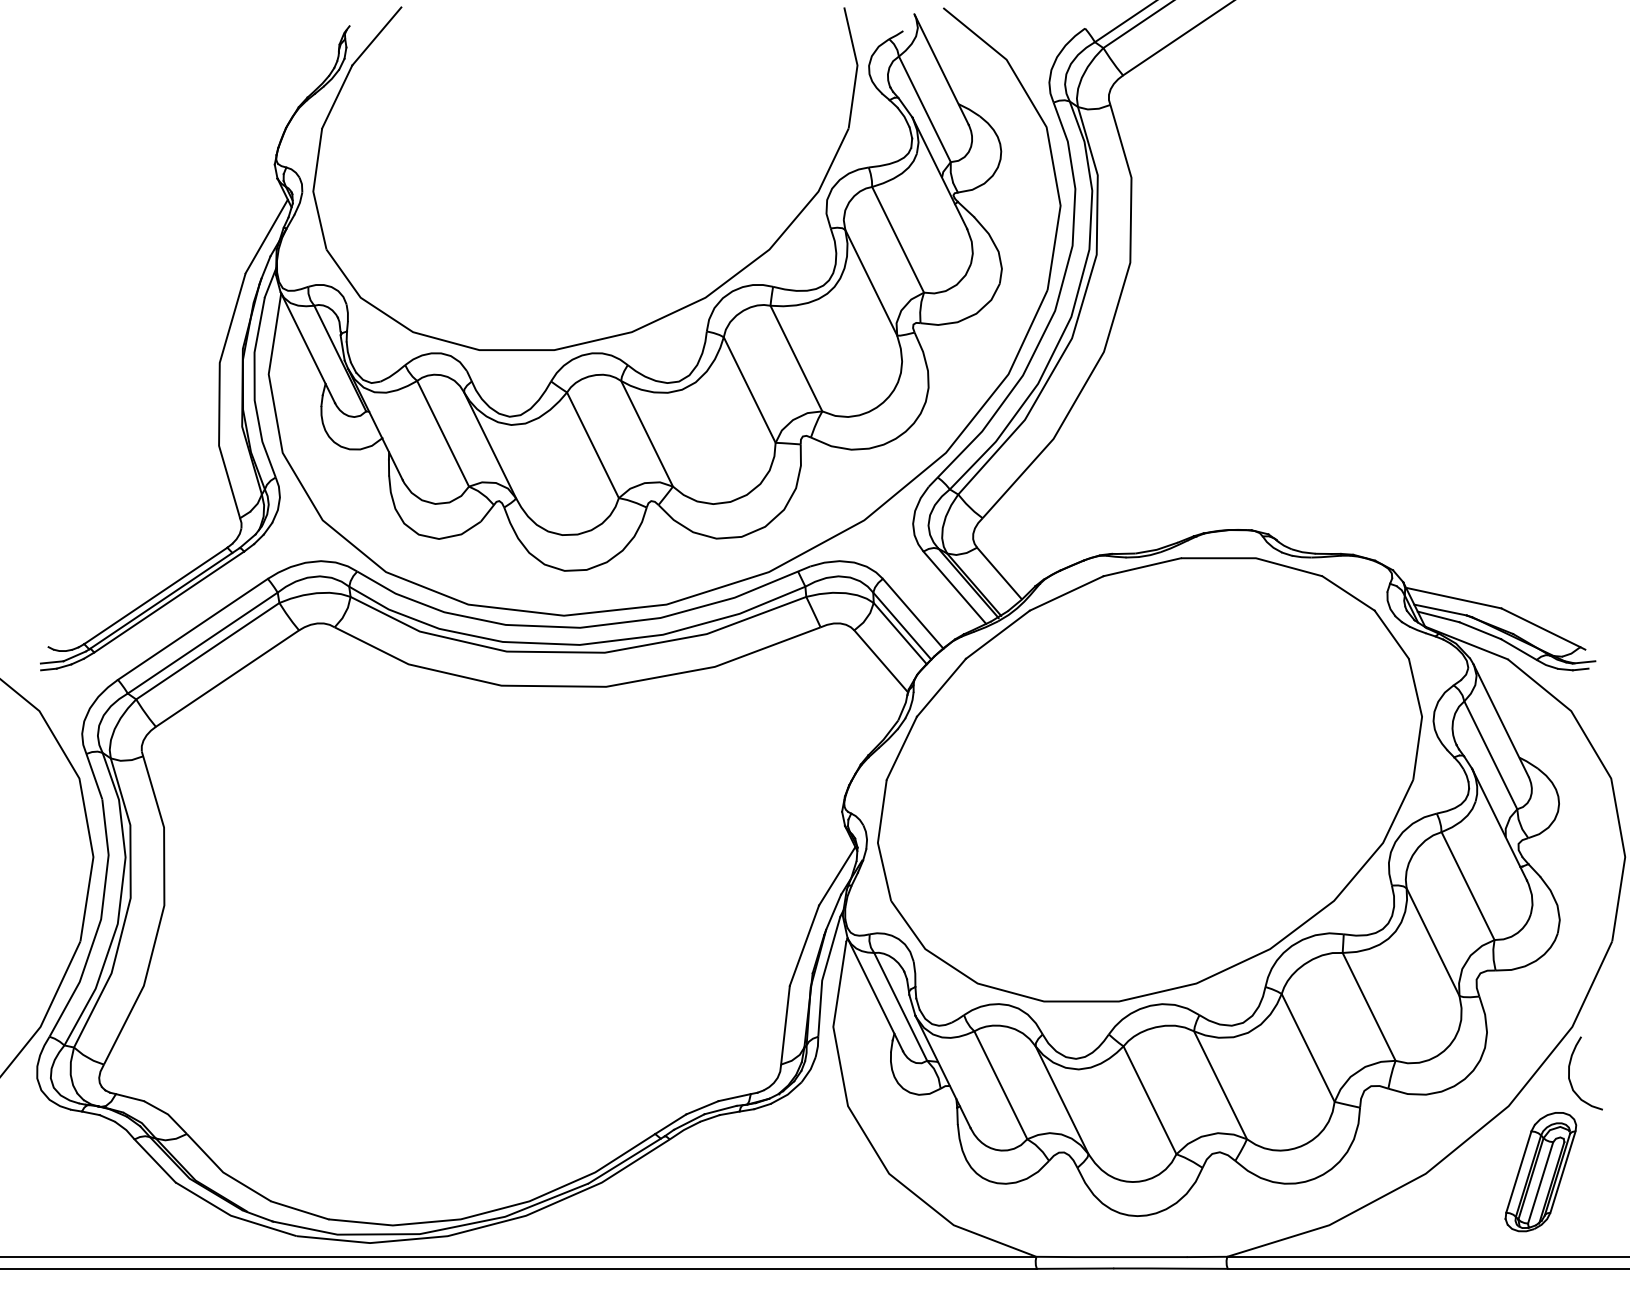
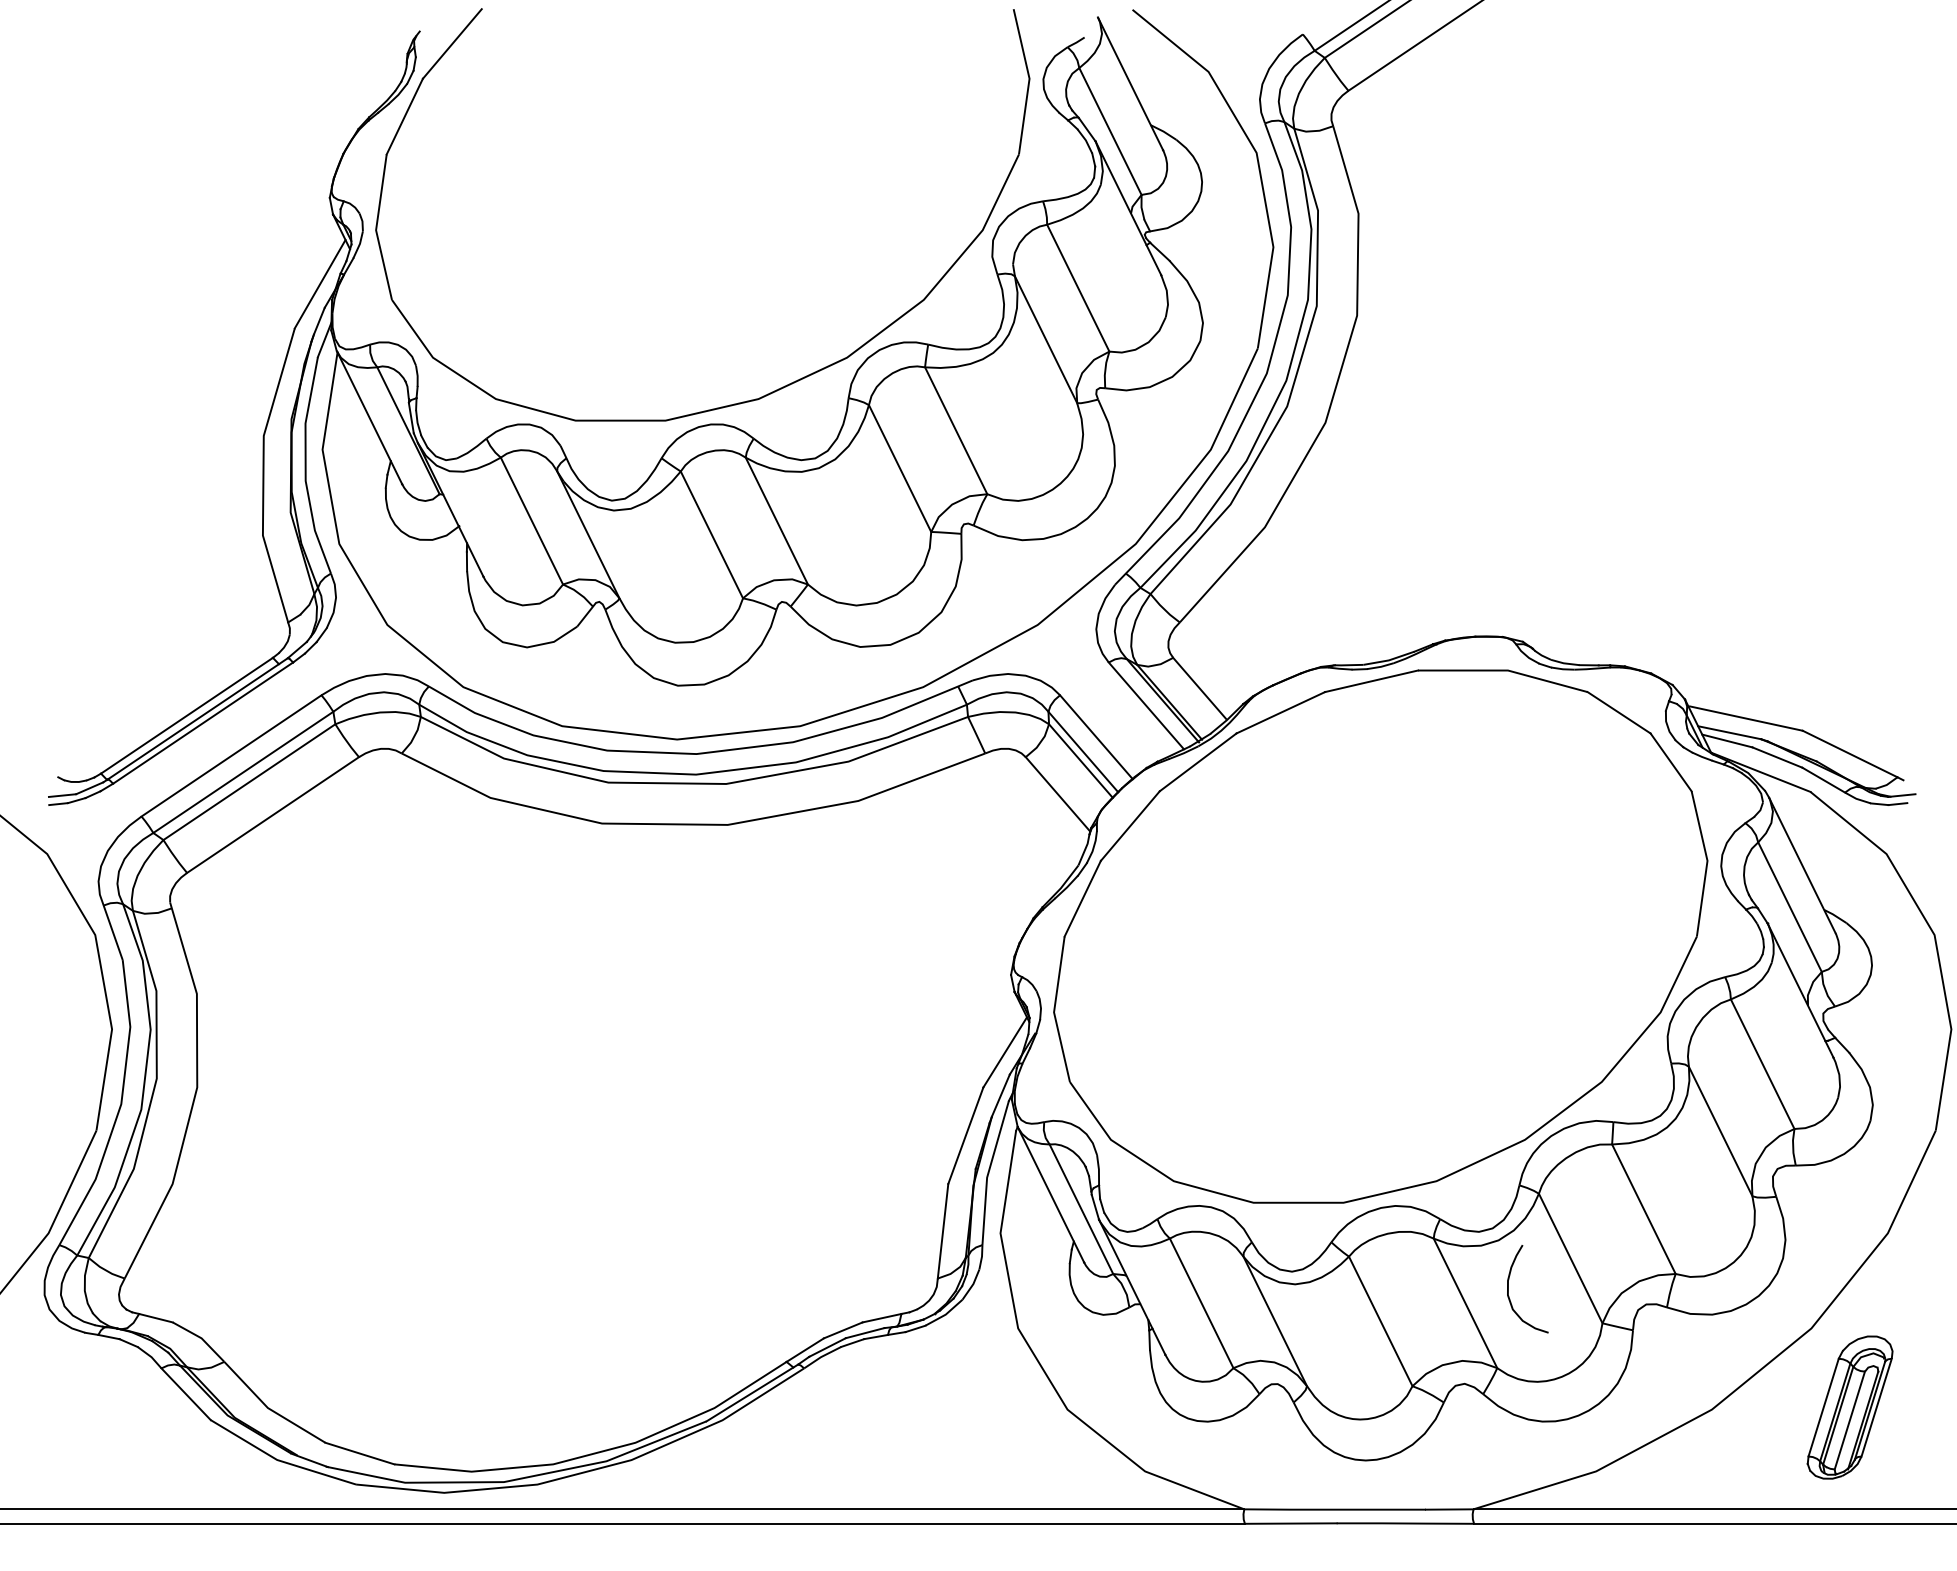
curve: (1569, 1073) -> (1508, 1289), moved

